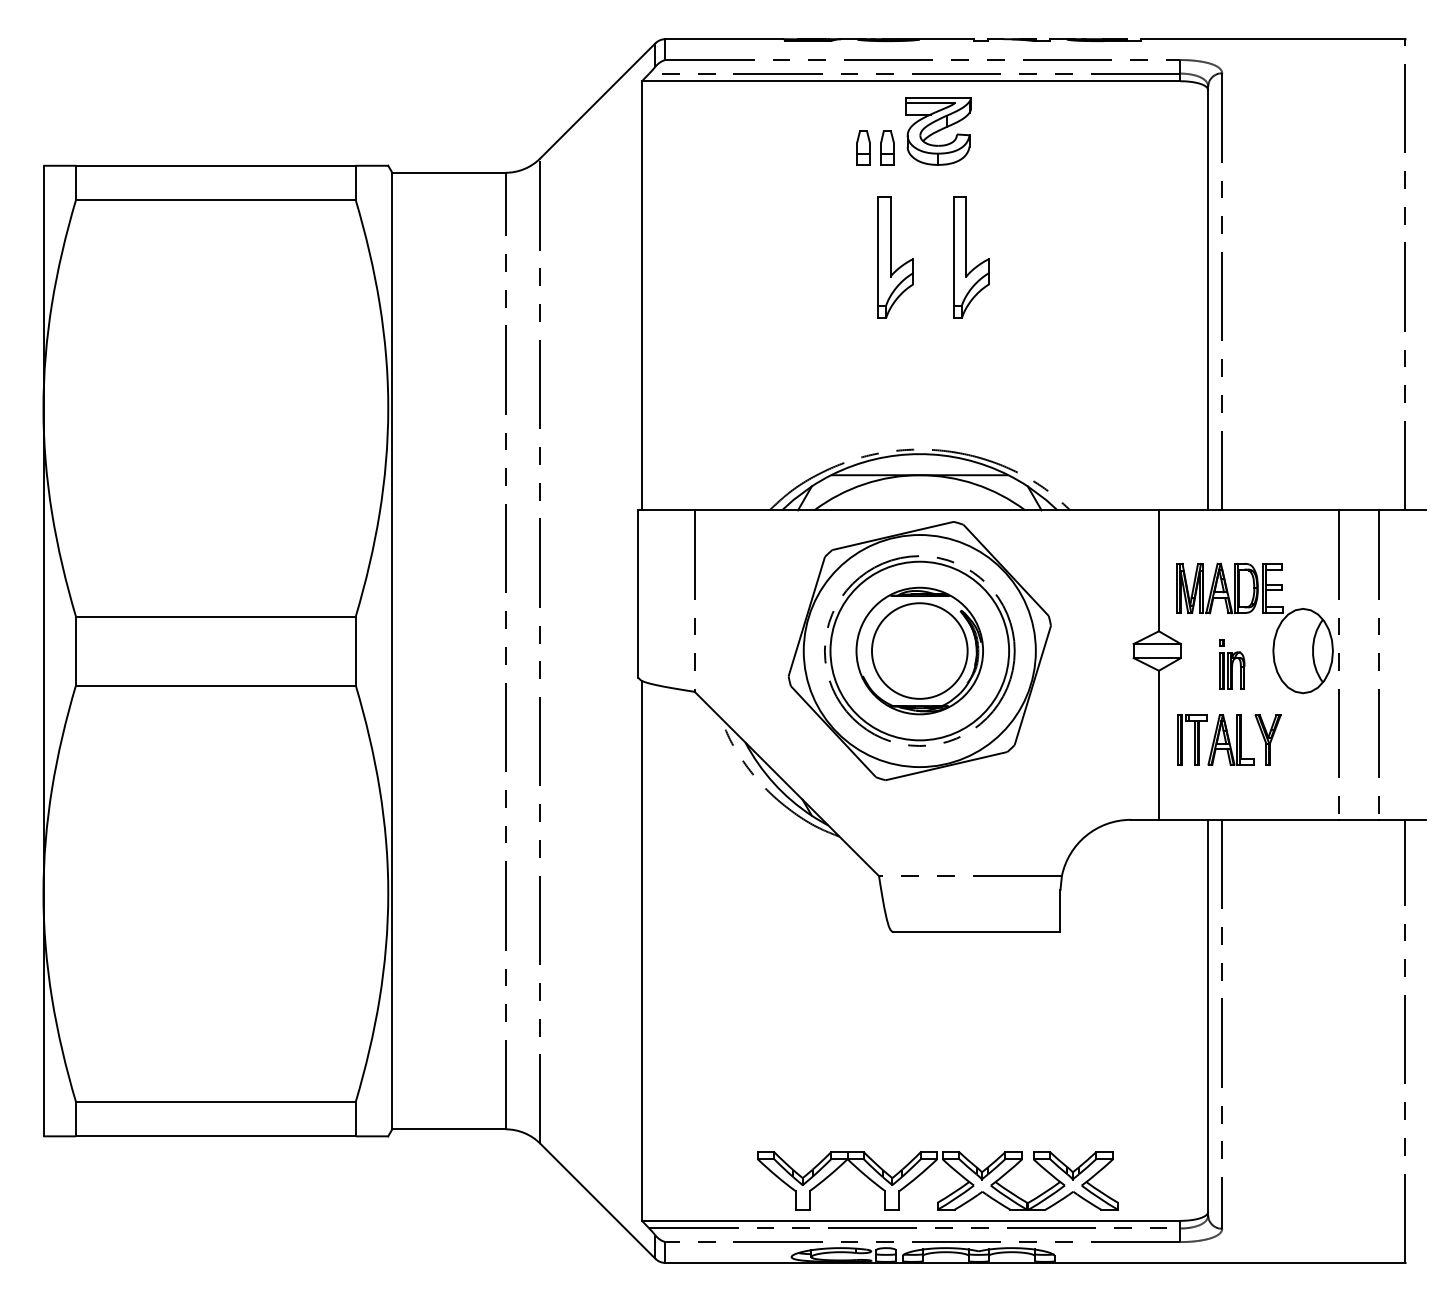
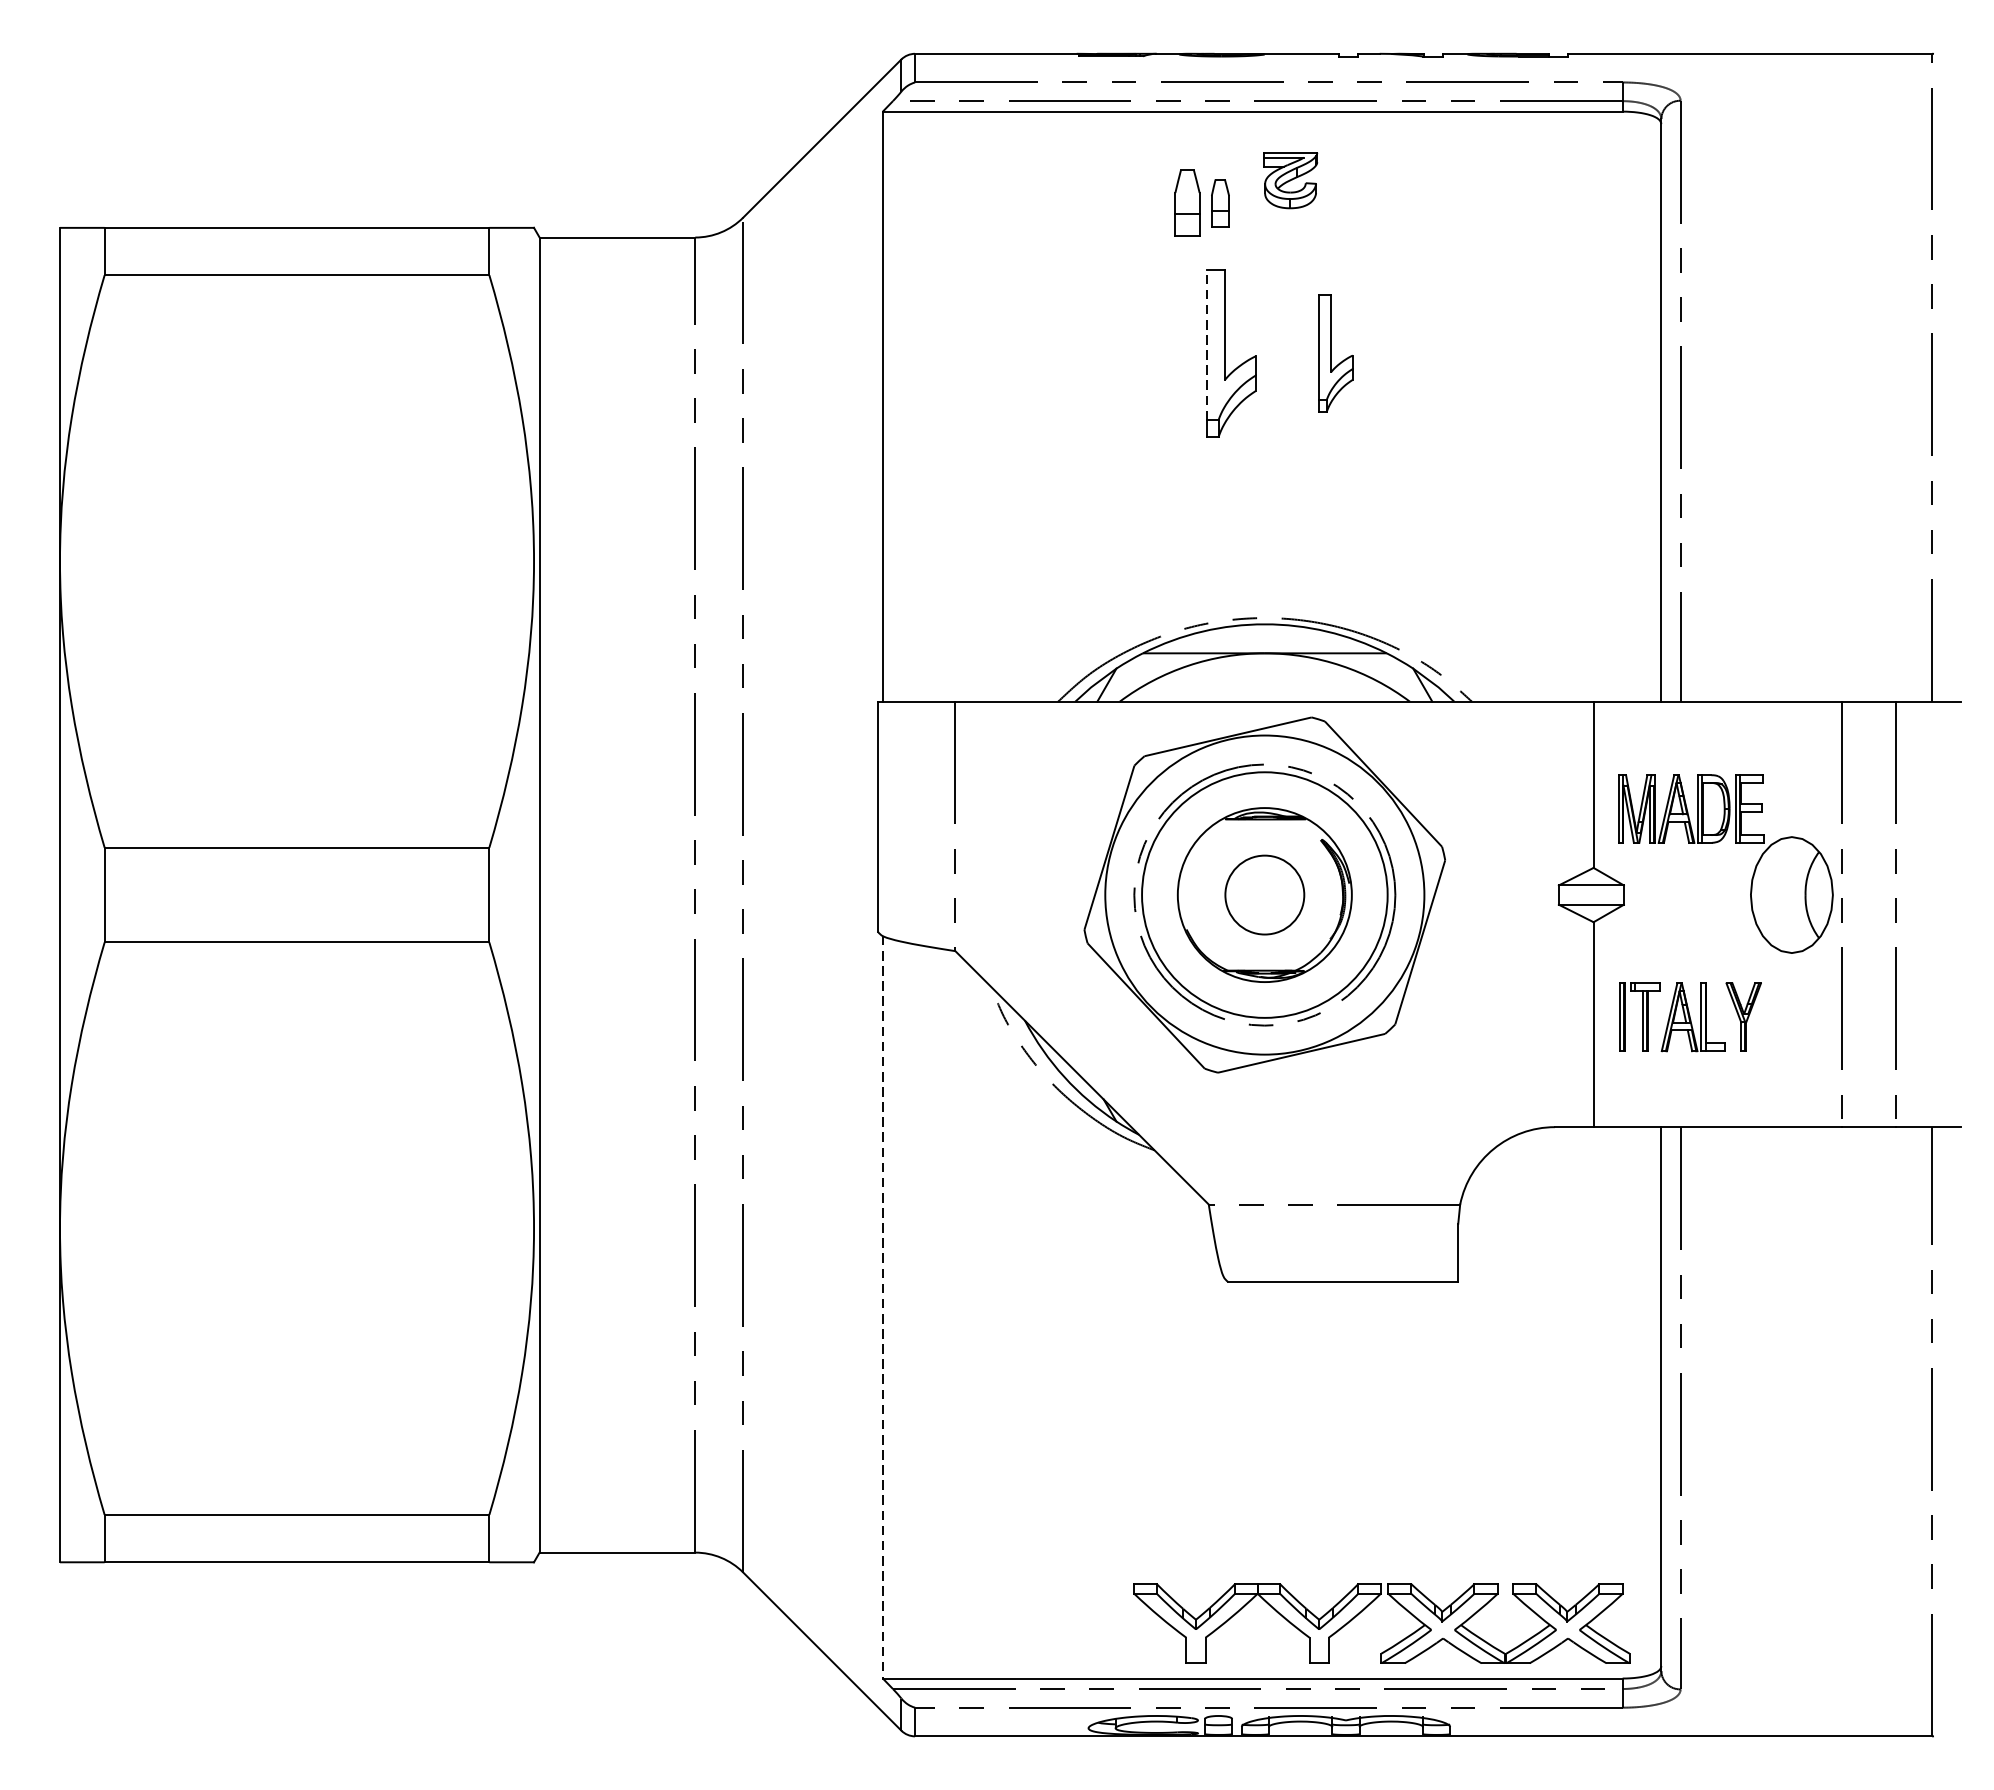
part: (938, 131) -> (1290, 180), size x0.6
part: (863, 147) -> (1187, 202), size x1.4
line: (877, 251) -> (1206, 345), solid -> dashed
part: (971, 257) -> (1335, 353), size x0.7
circle: (919, 650) -> (1264, 894), size x0.6
part: (1232, 664) -> (1694, 913), removed
line: (642, 951) -> (883, 1308), solid -> dashed
part: (927, 1169) -> (1367, 1607), moved

